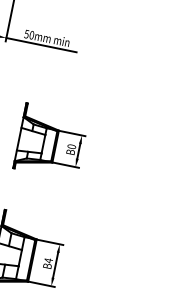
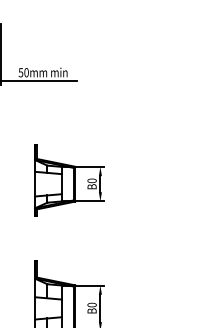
text: (48, 260) -> (91, 304), B4 -> B0

